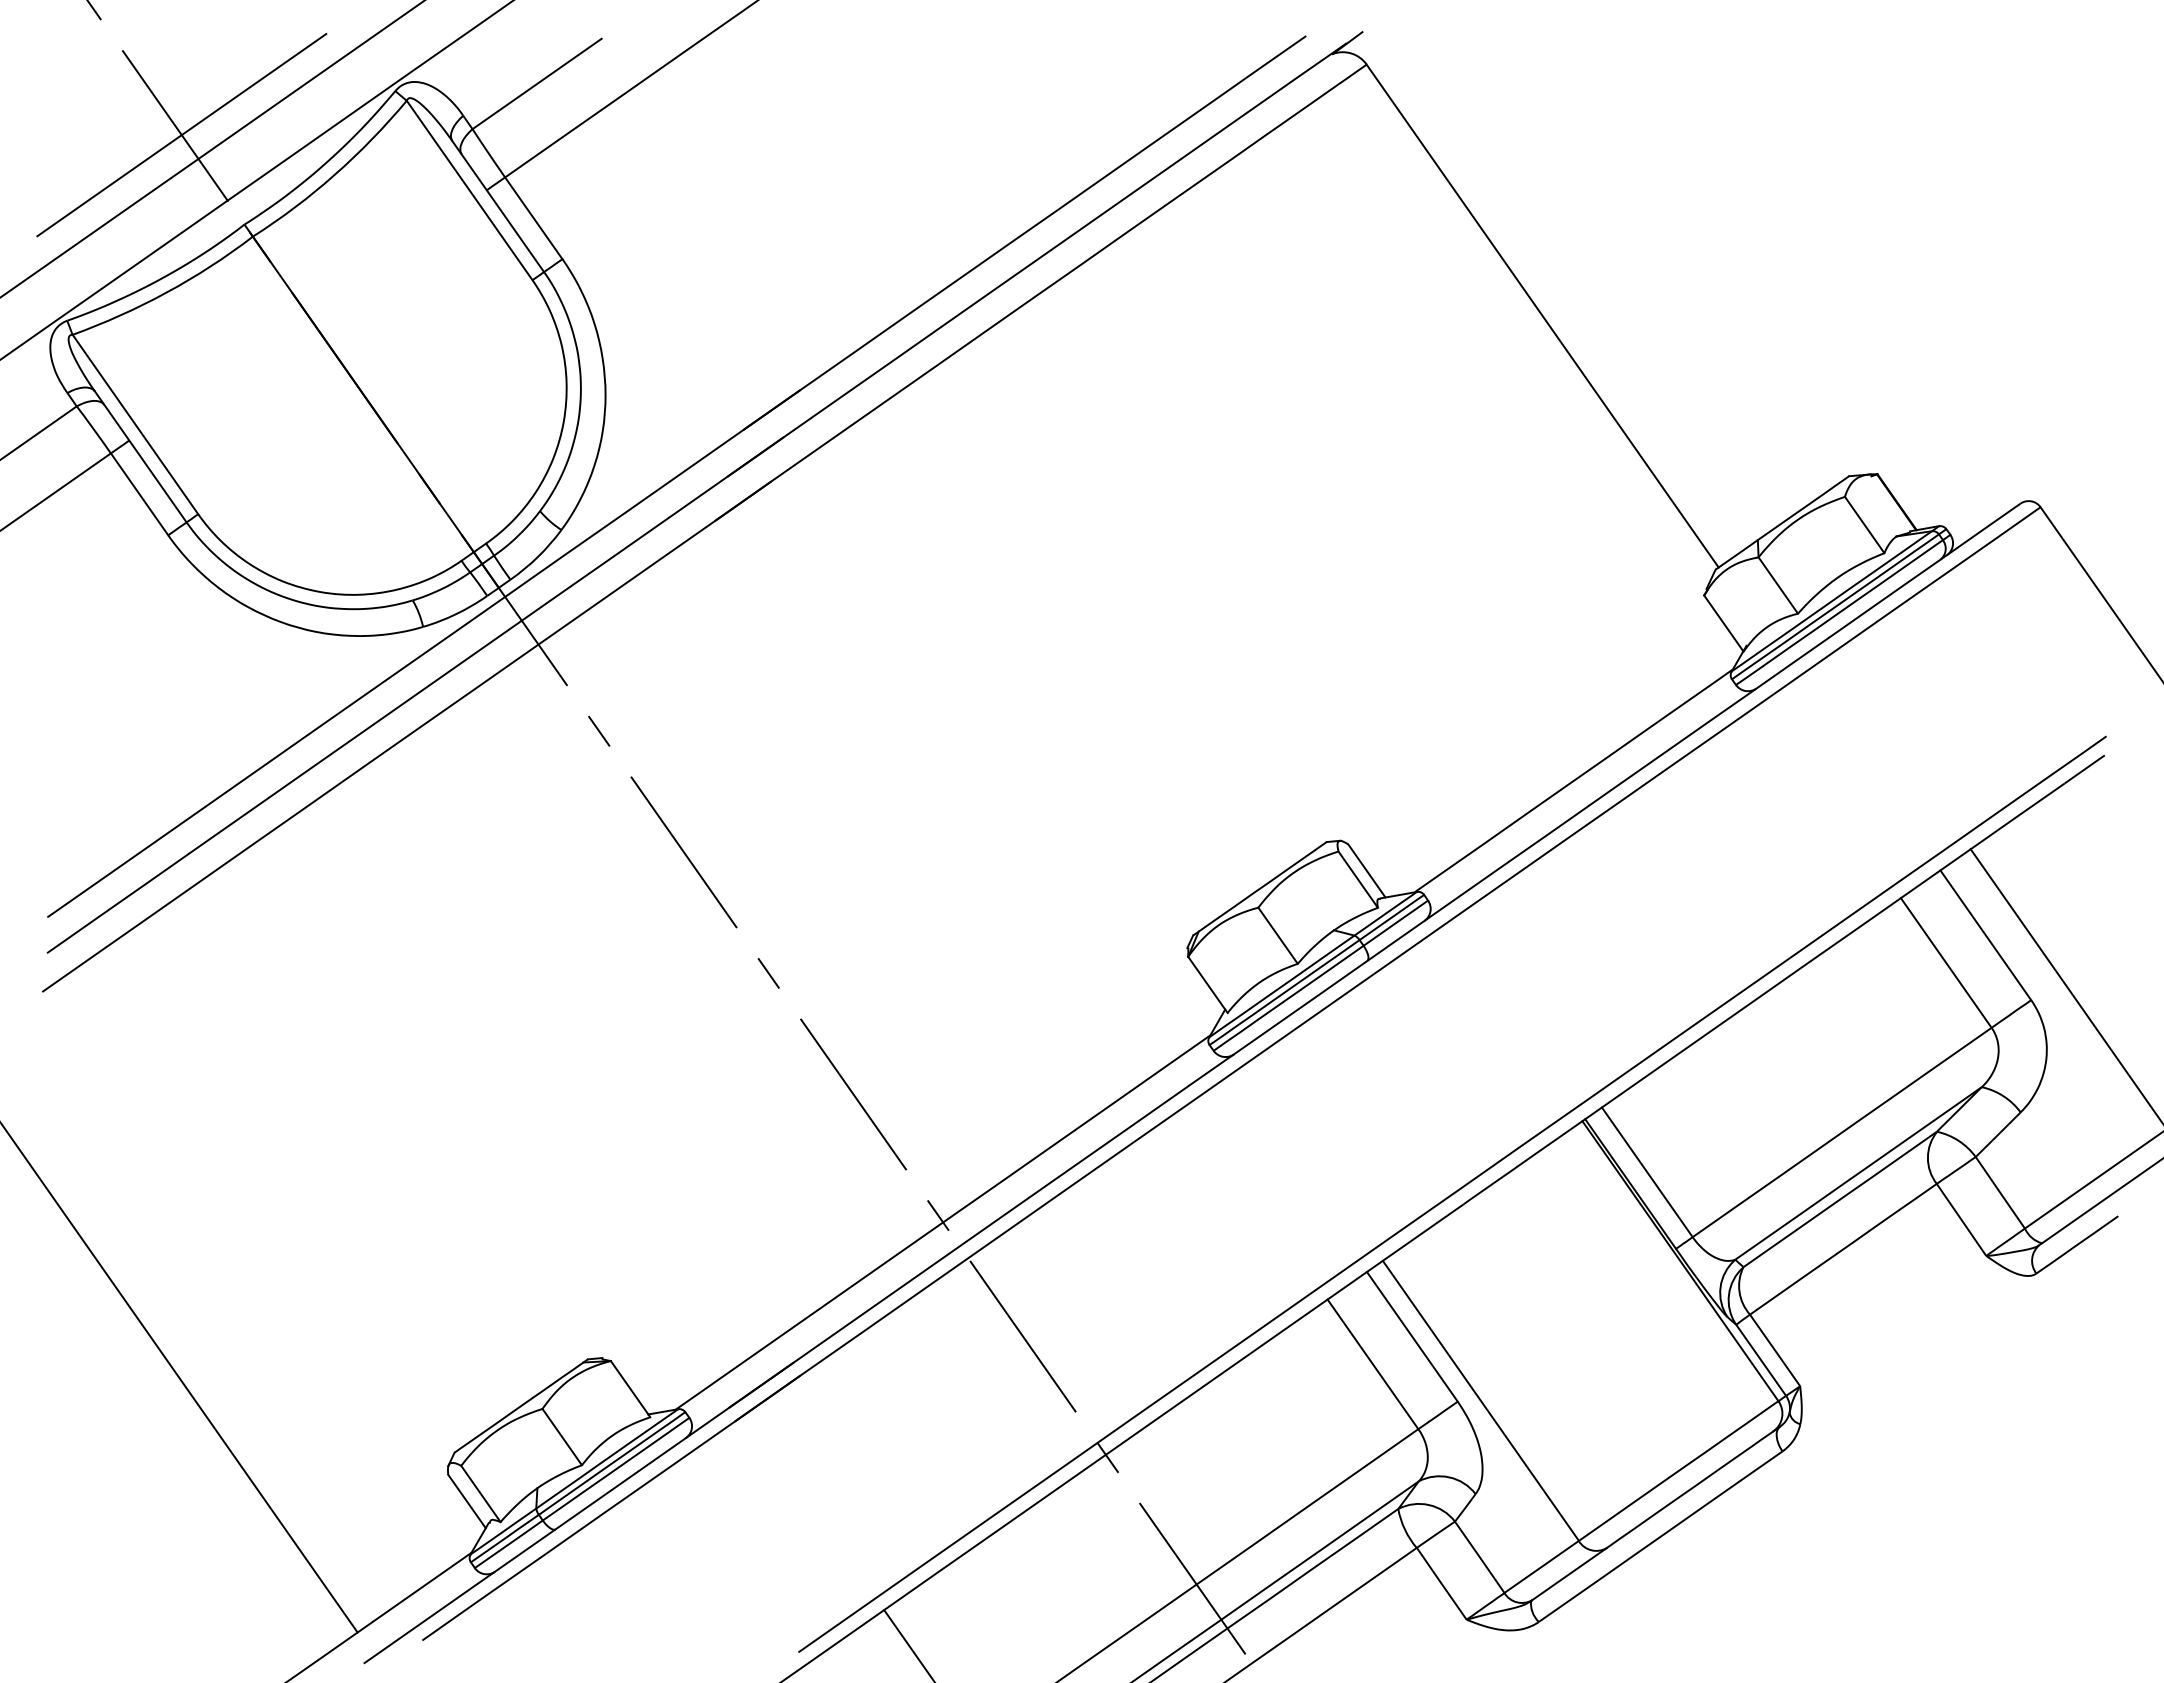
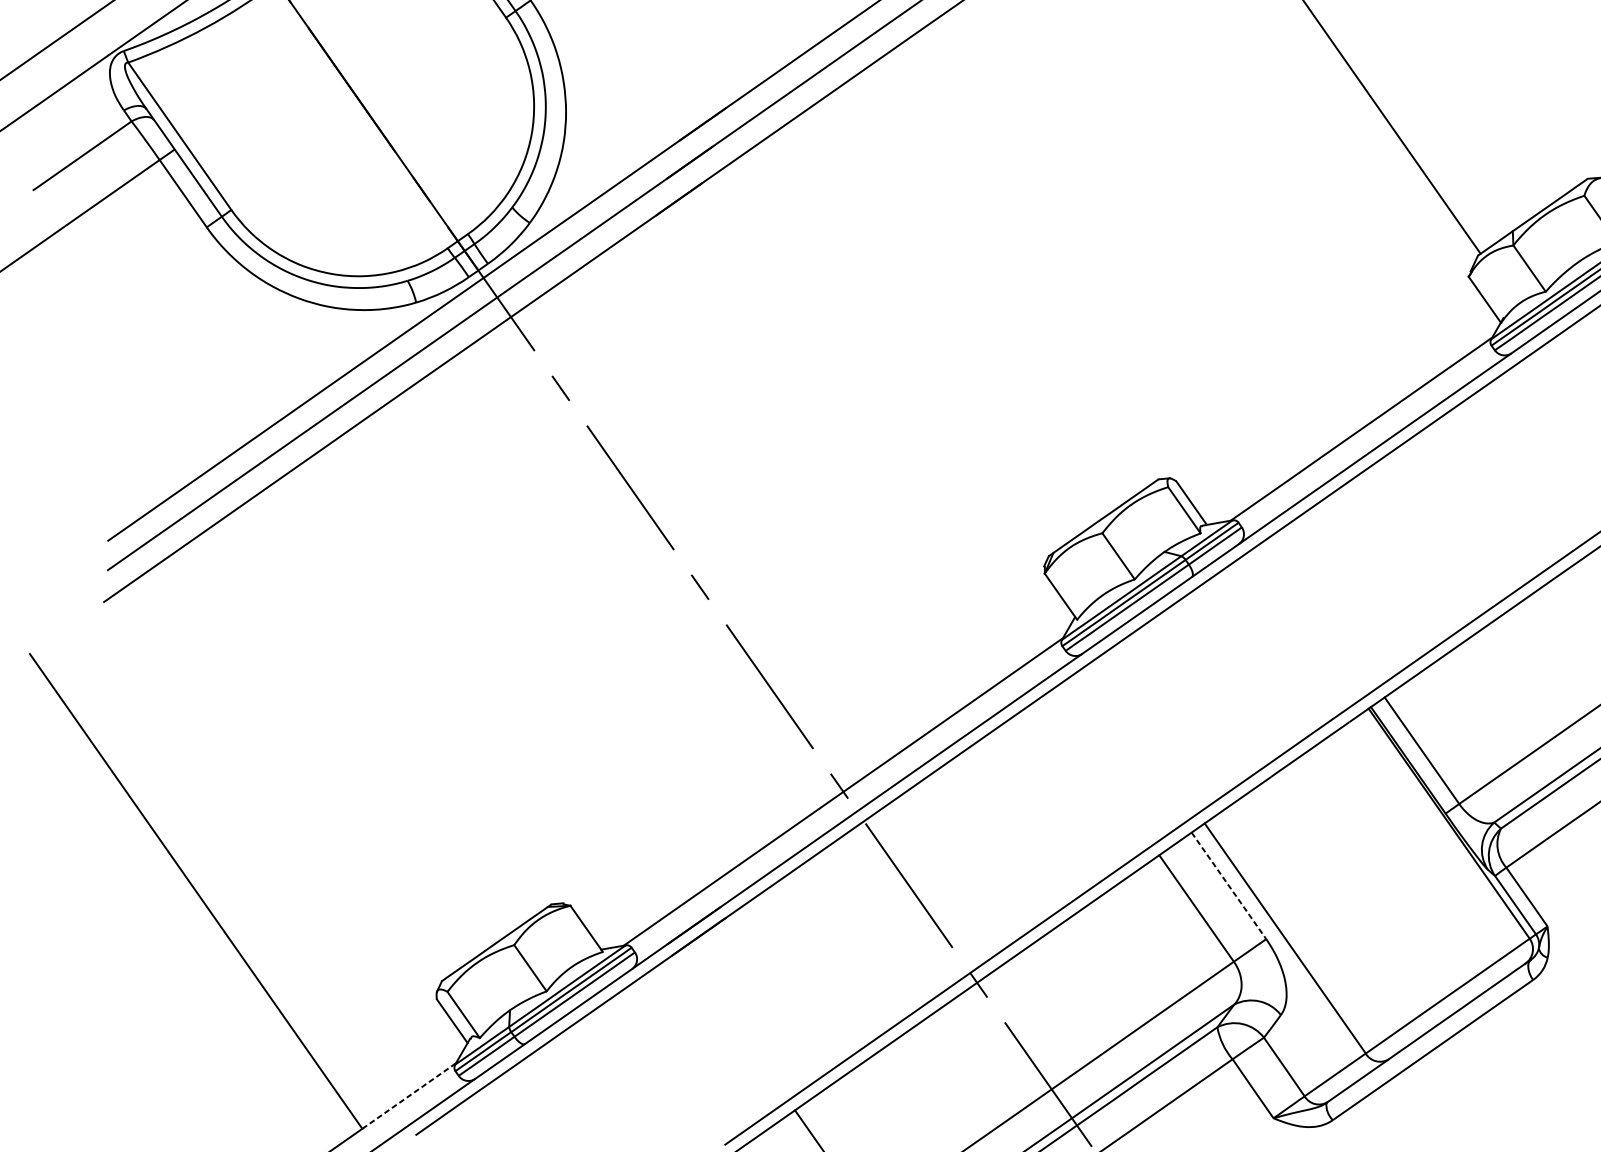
line: (1412, 1337) -> (1229, 886), solid -> dashed
line: (415, 1592) -> (409, 1095), solid -> dashed

